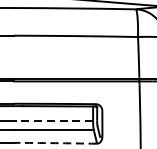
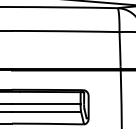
line: (52, 120) -> (45, 104), dashed -> solid
arc: (54, 142) -> (47, 123), dashed -> solid

